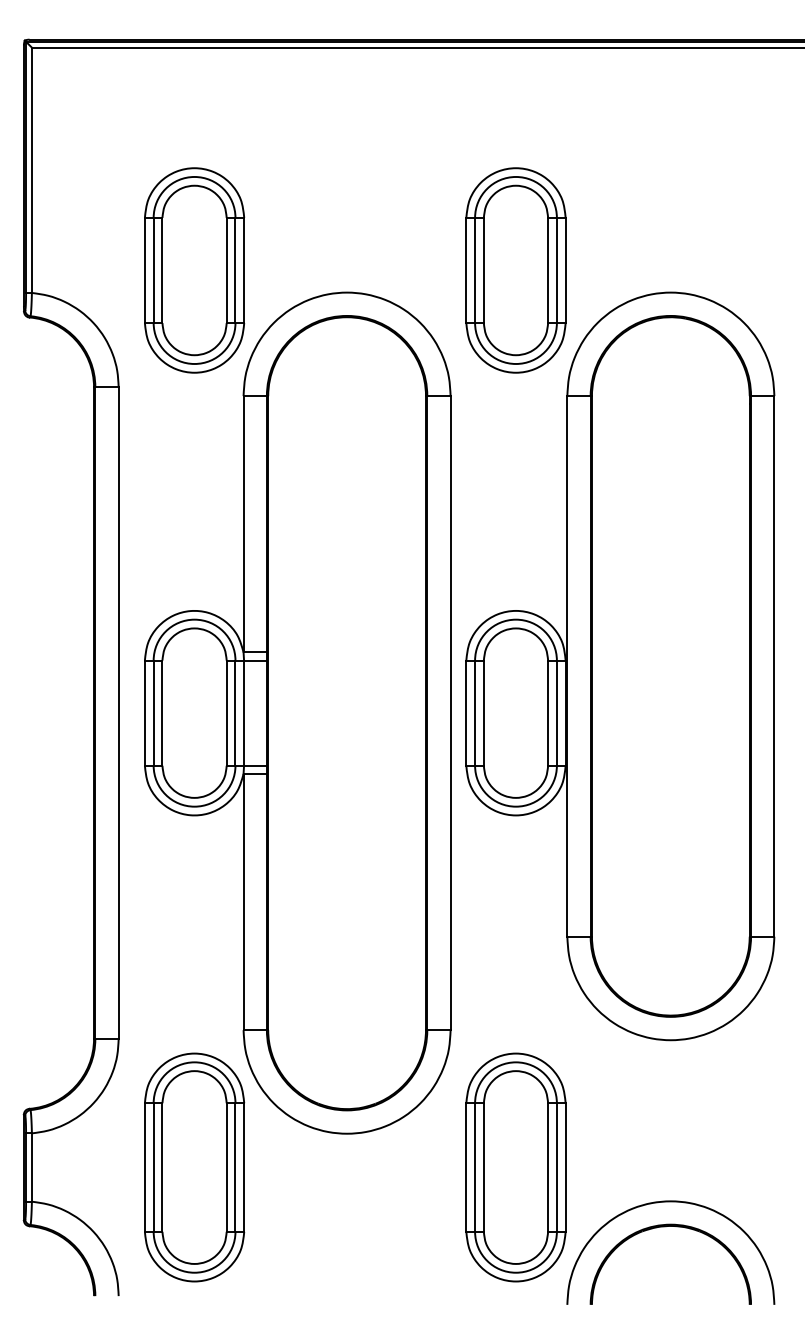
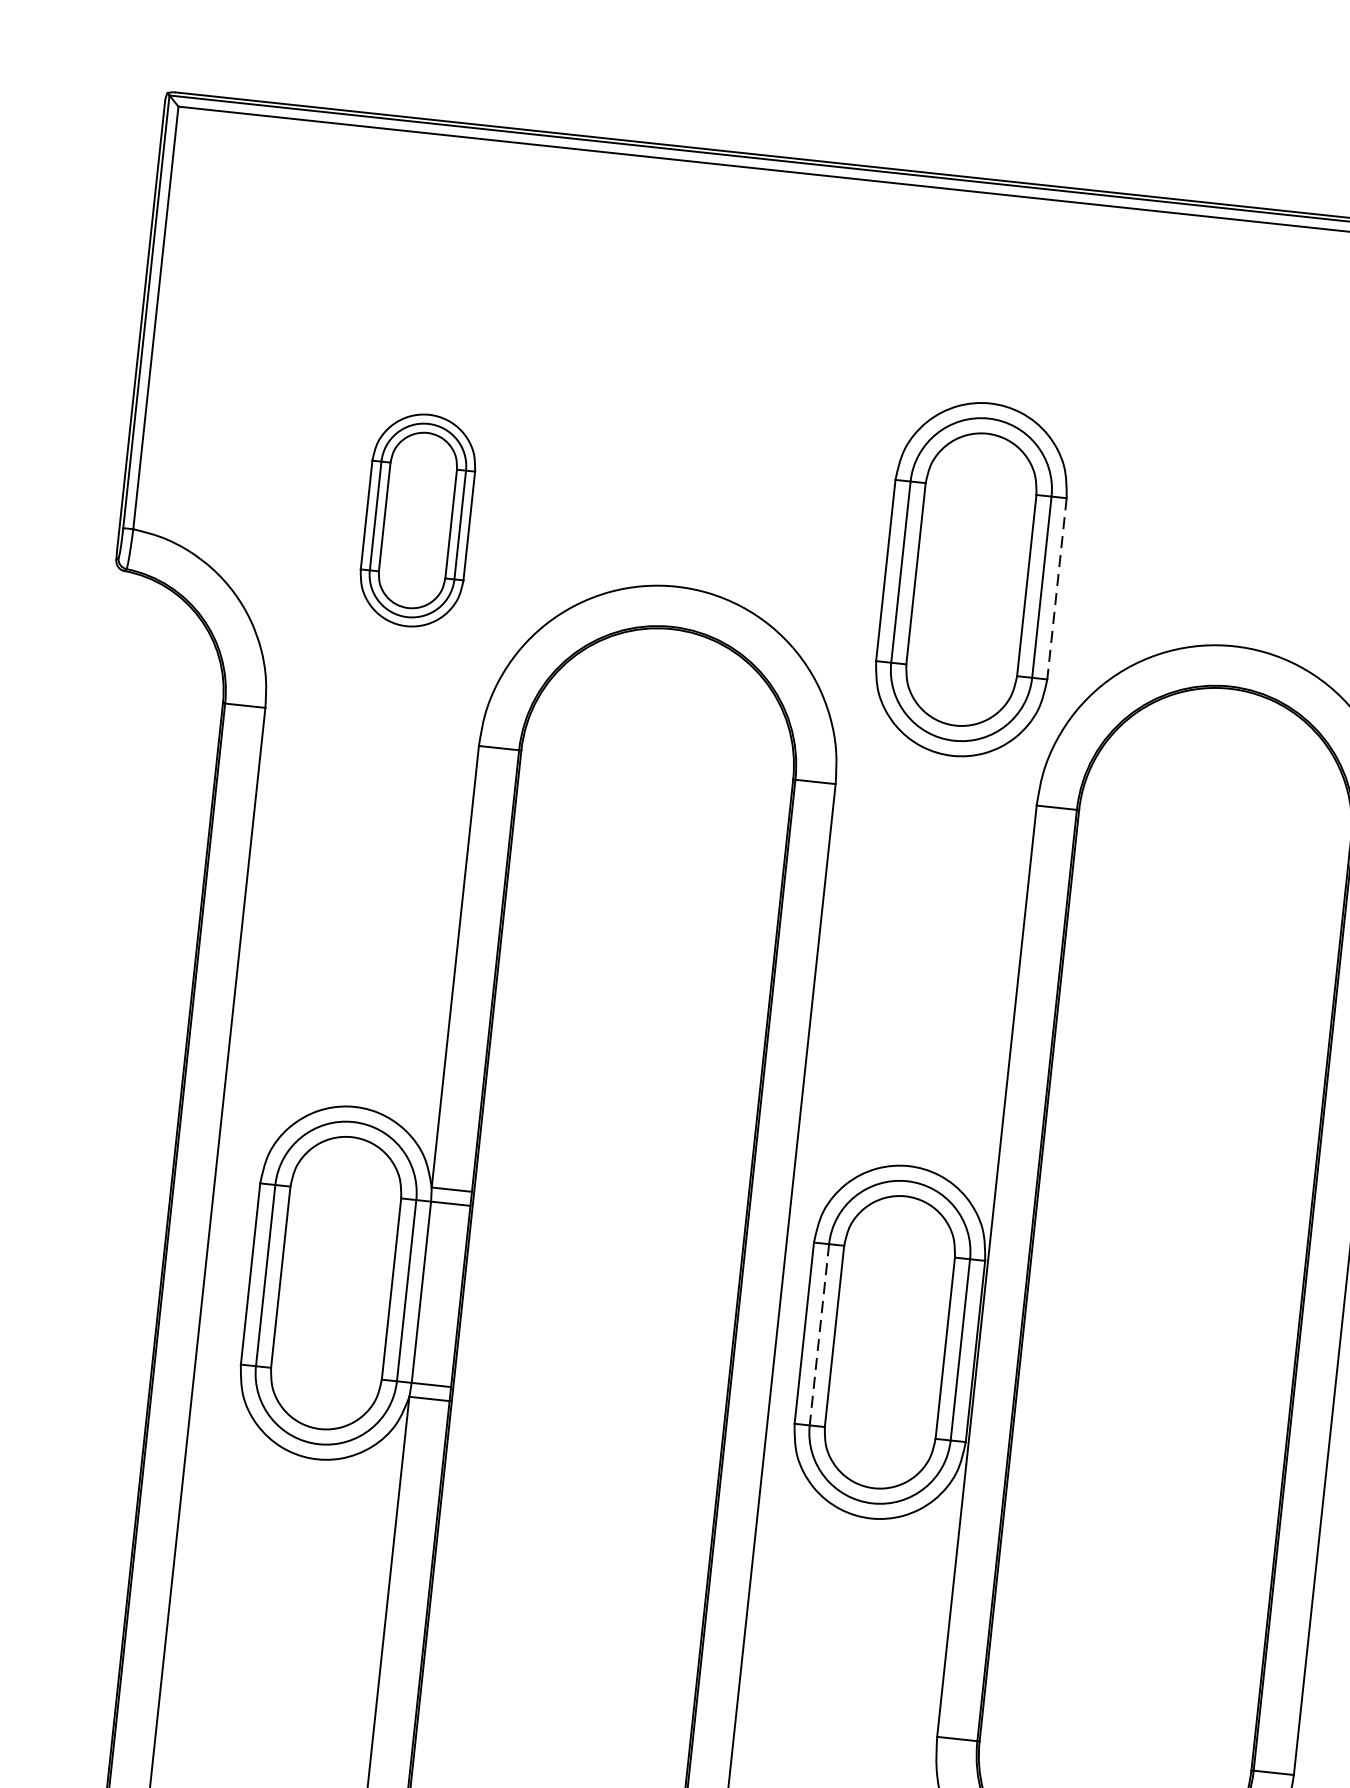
part: (194, 270) -> (417, 520), size x0.6
line: (565, 270) -> (1056, 588), solid -> dashed
line: (475, 713) -> (820, 1335), solid -> dashed

